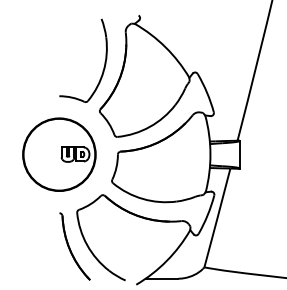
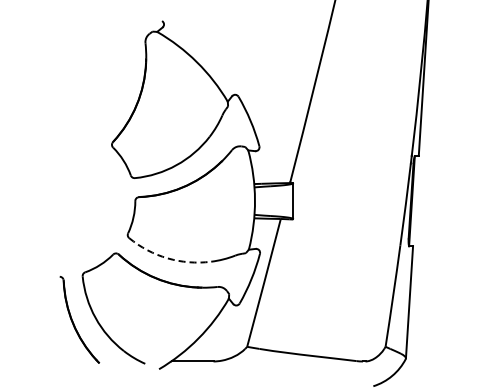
part: (104, 65) -> (117, 85), removed
part: (59, 154) -> (59, 200), removed
arc: (142, 199) -> (167, 258), solid -> dashed

